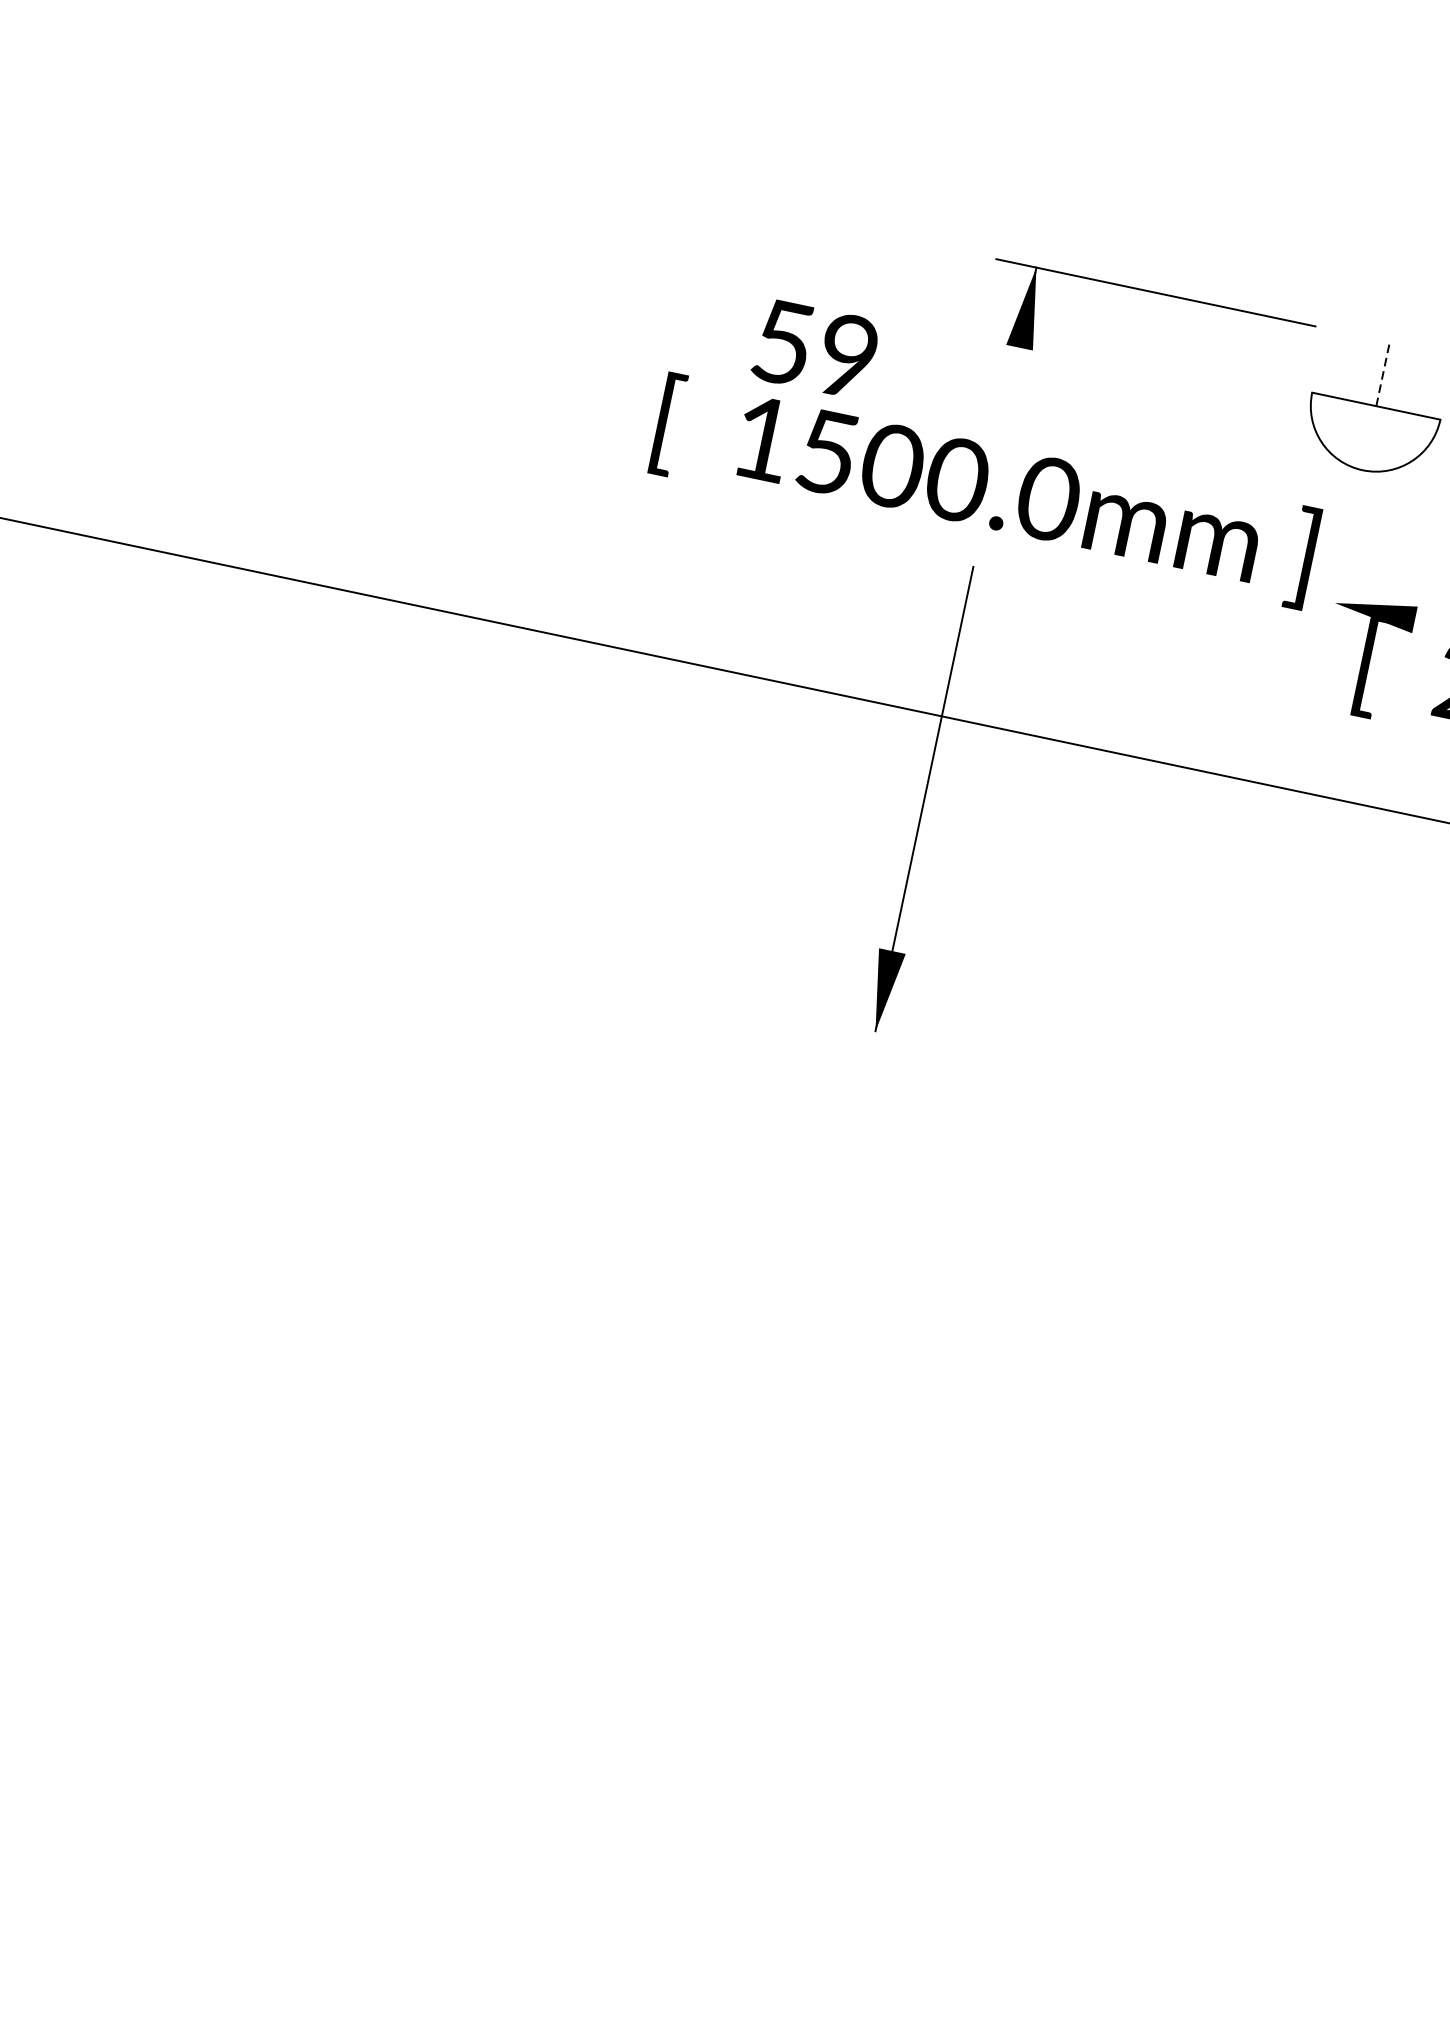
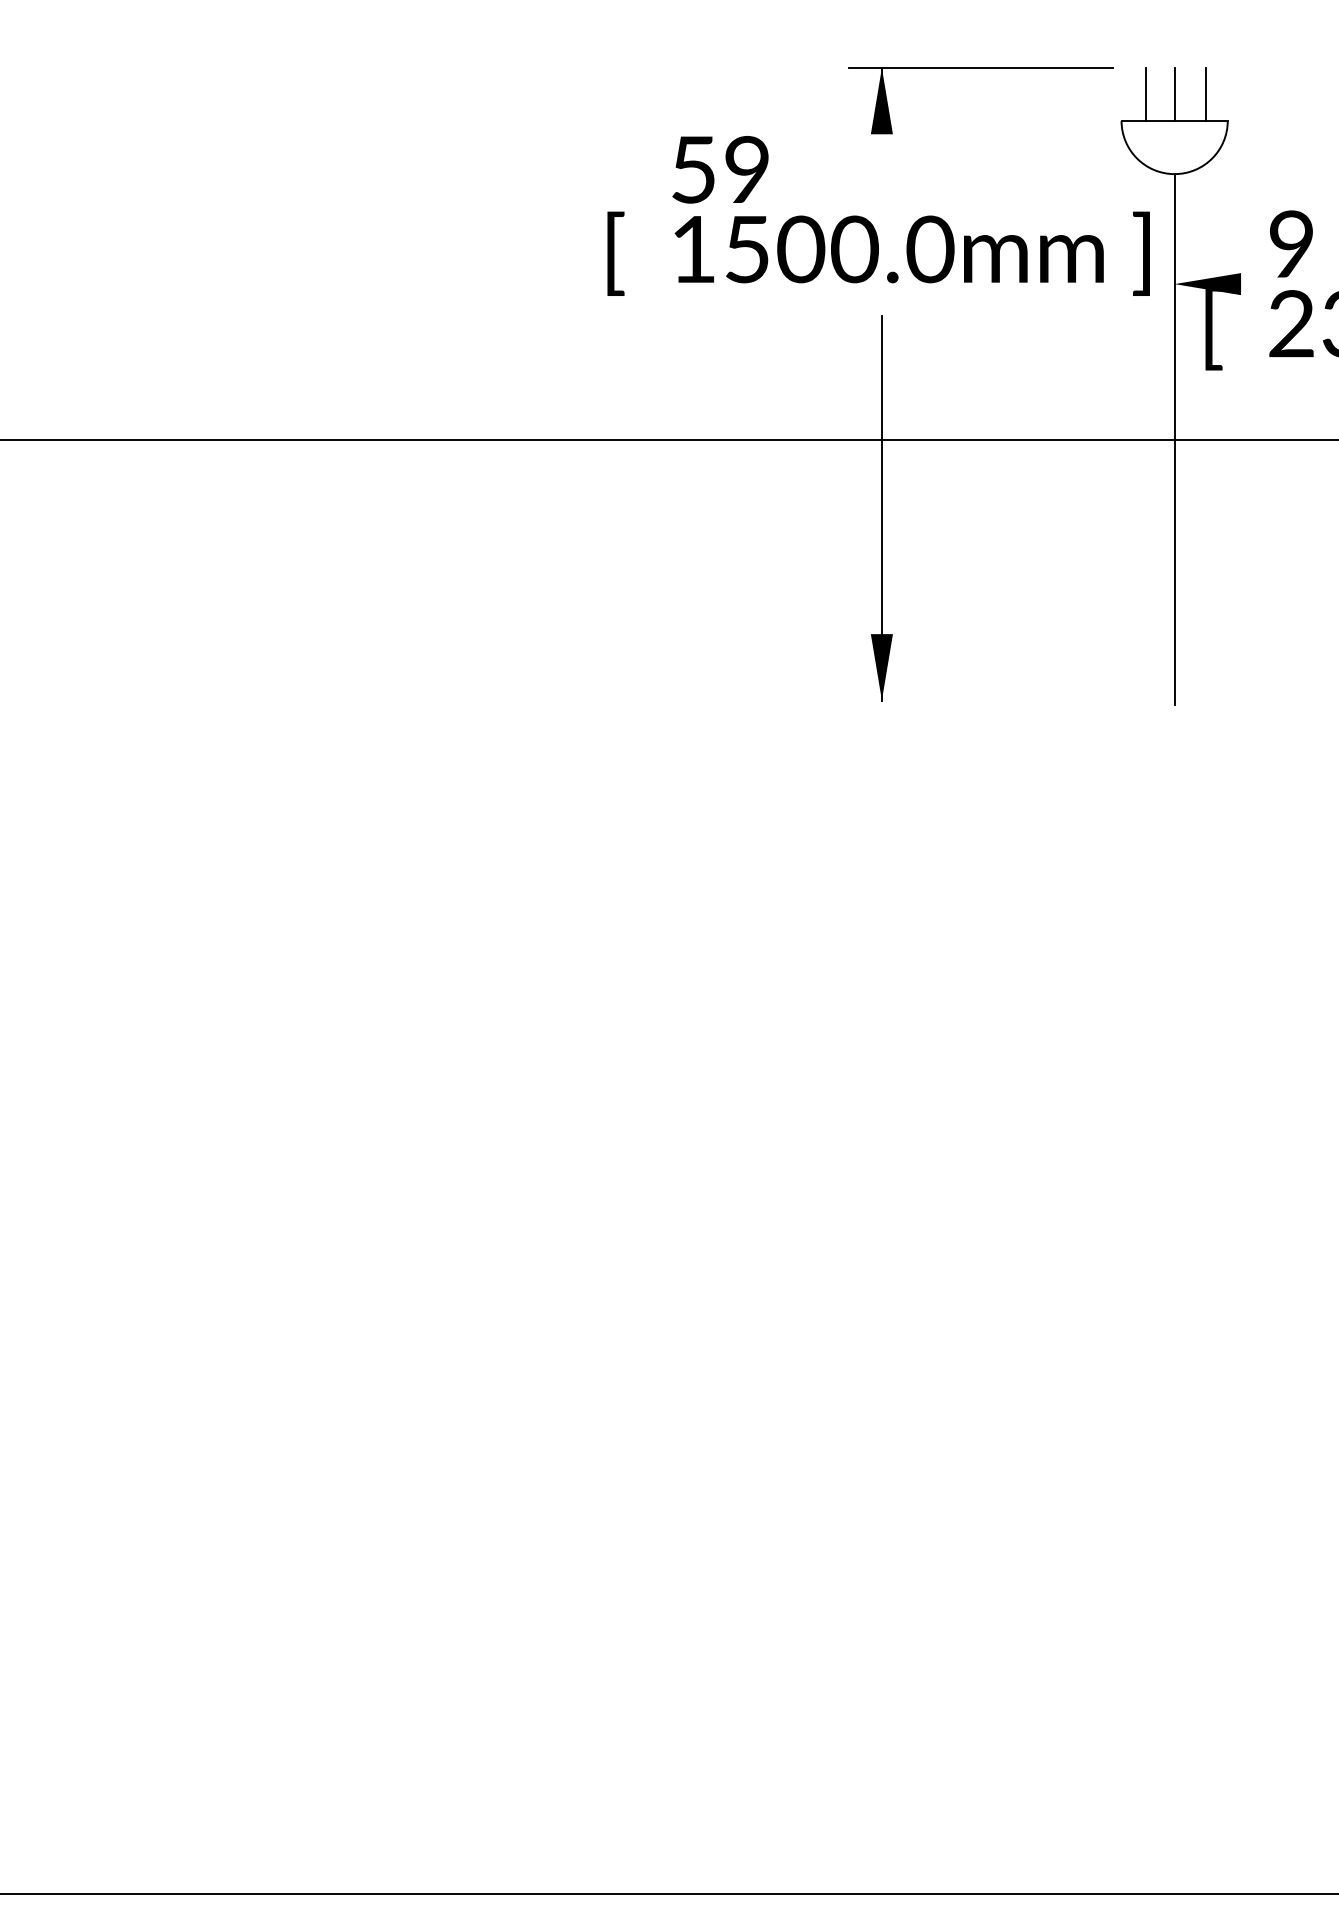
line: (1349, 367) -> (1146, 94), added
line: (1382, 374) -> (1174, 94), dashed -> solid
line: (1420, 382) -> (1205, 94), added
line: (1295, 790) -> (1174, 439), added

